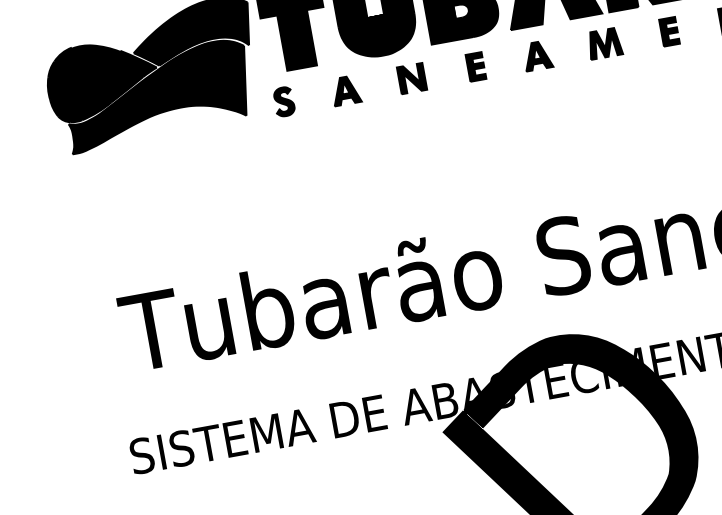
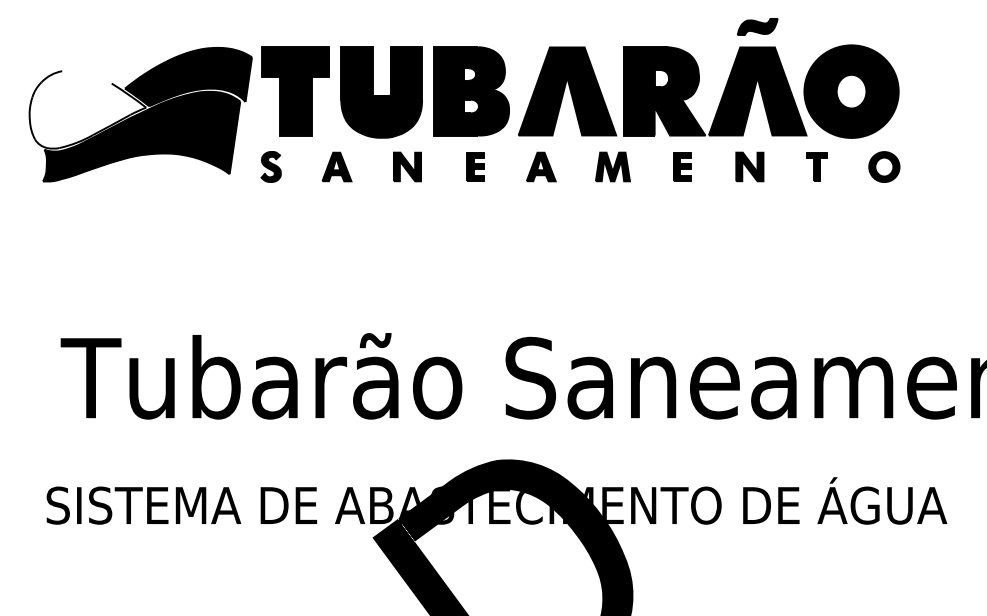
fill: (102, 79) -> (87, 109), removed

